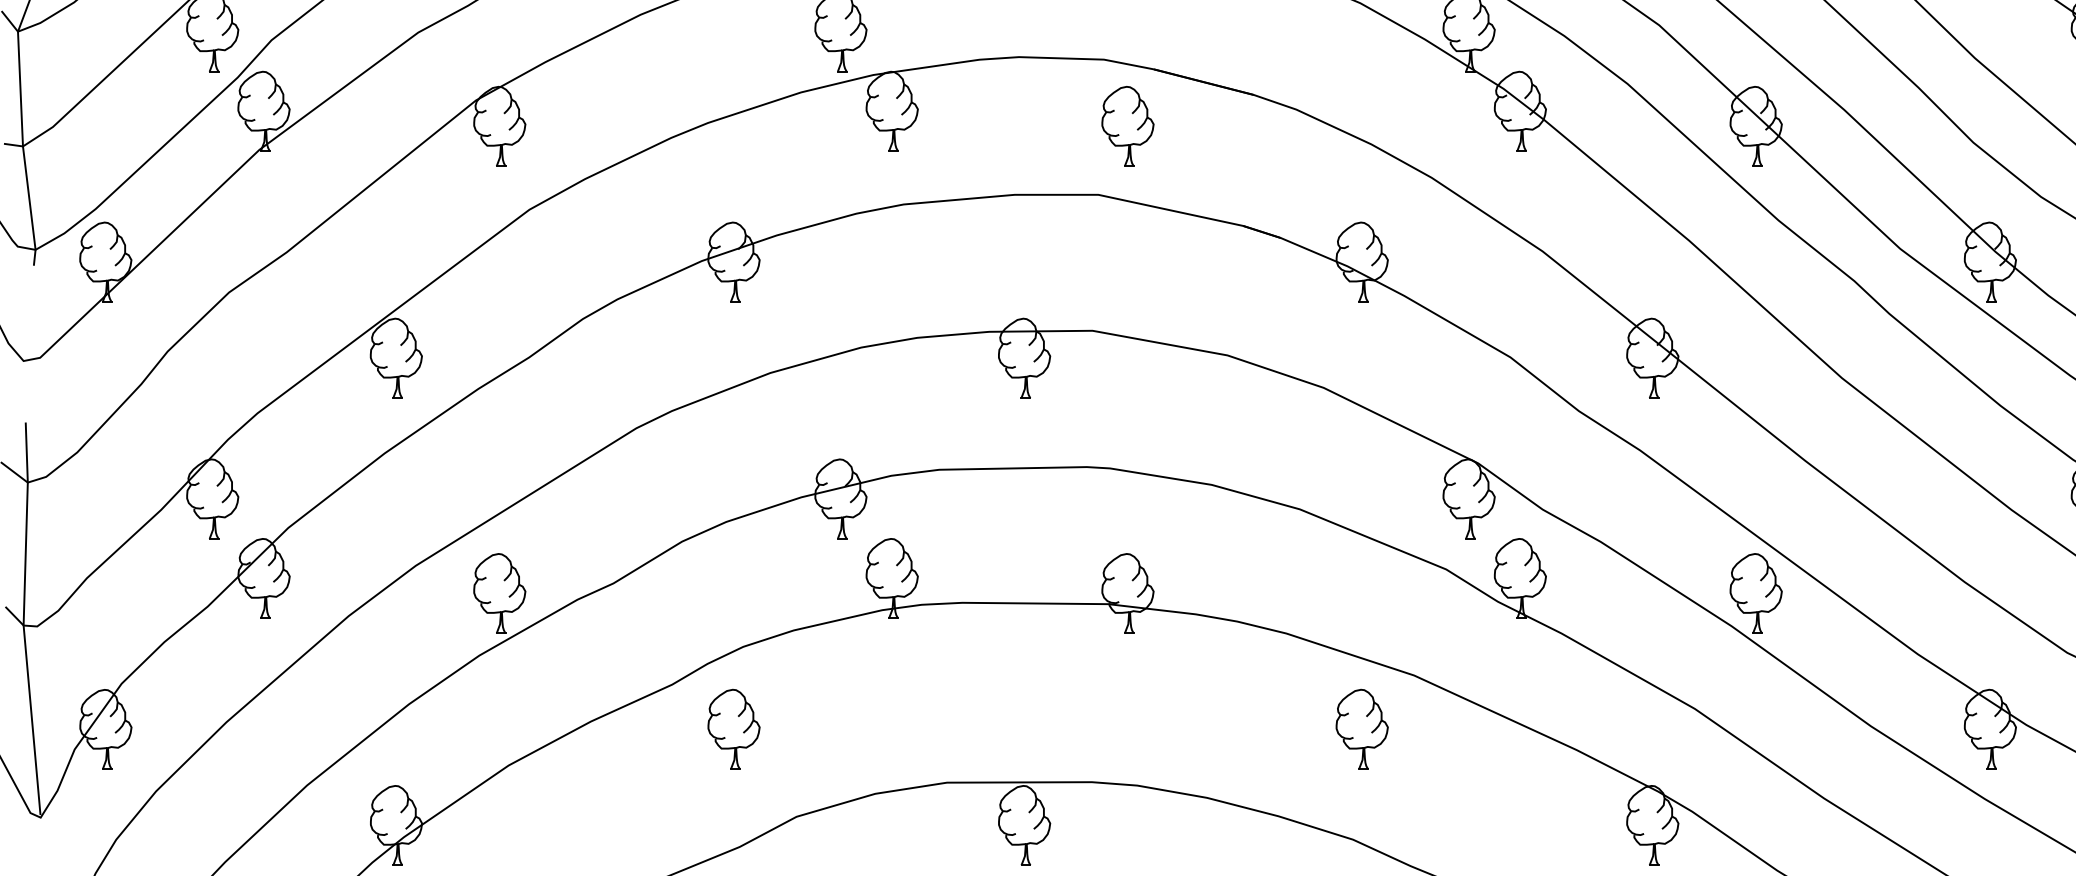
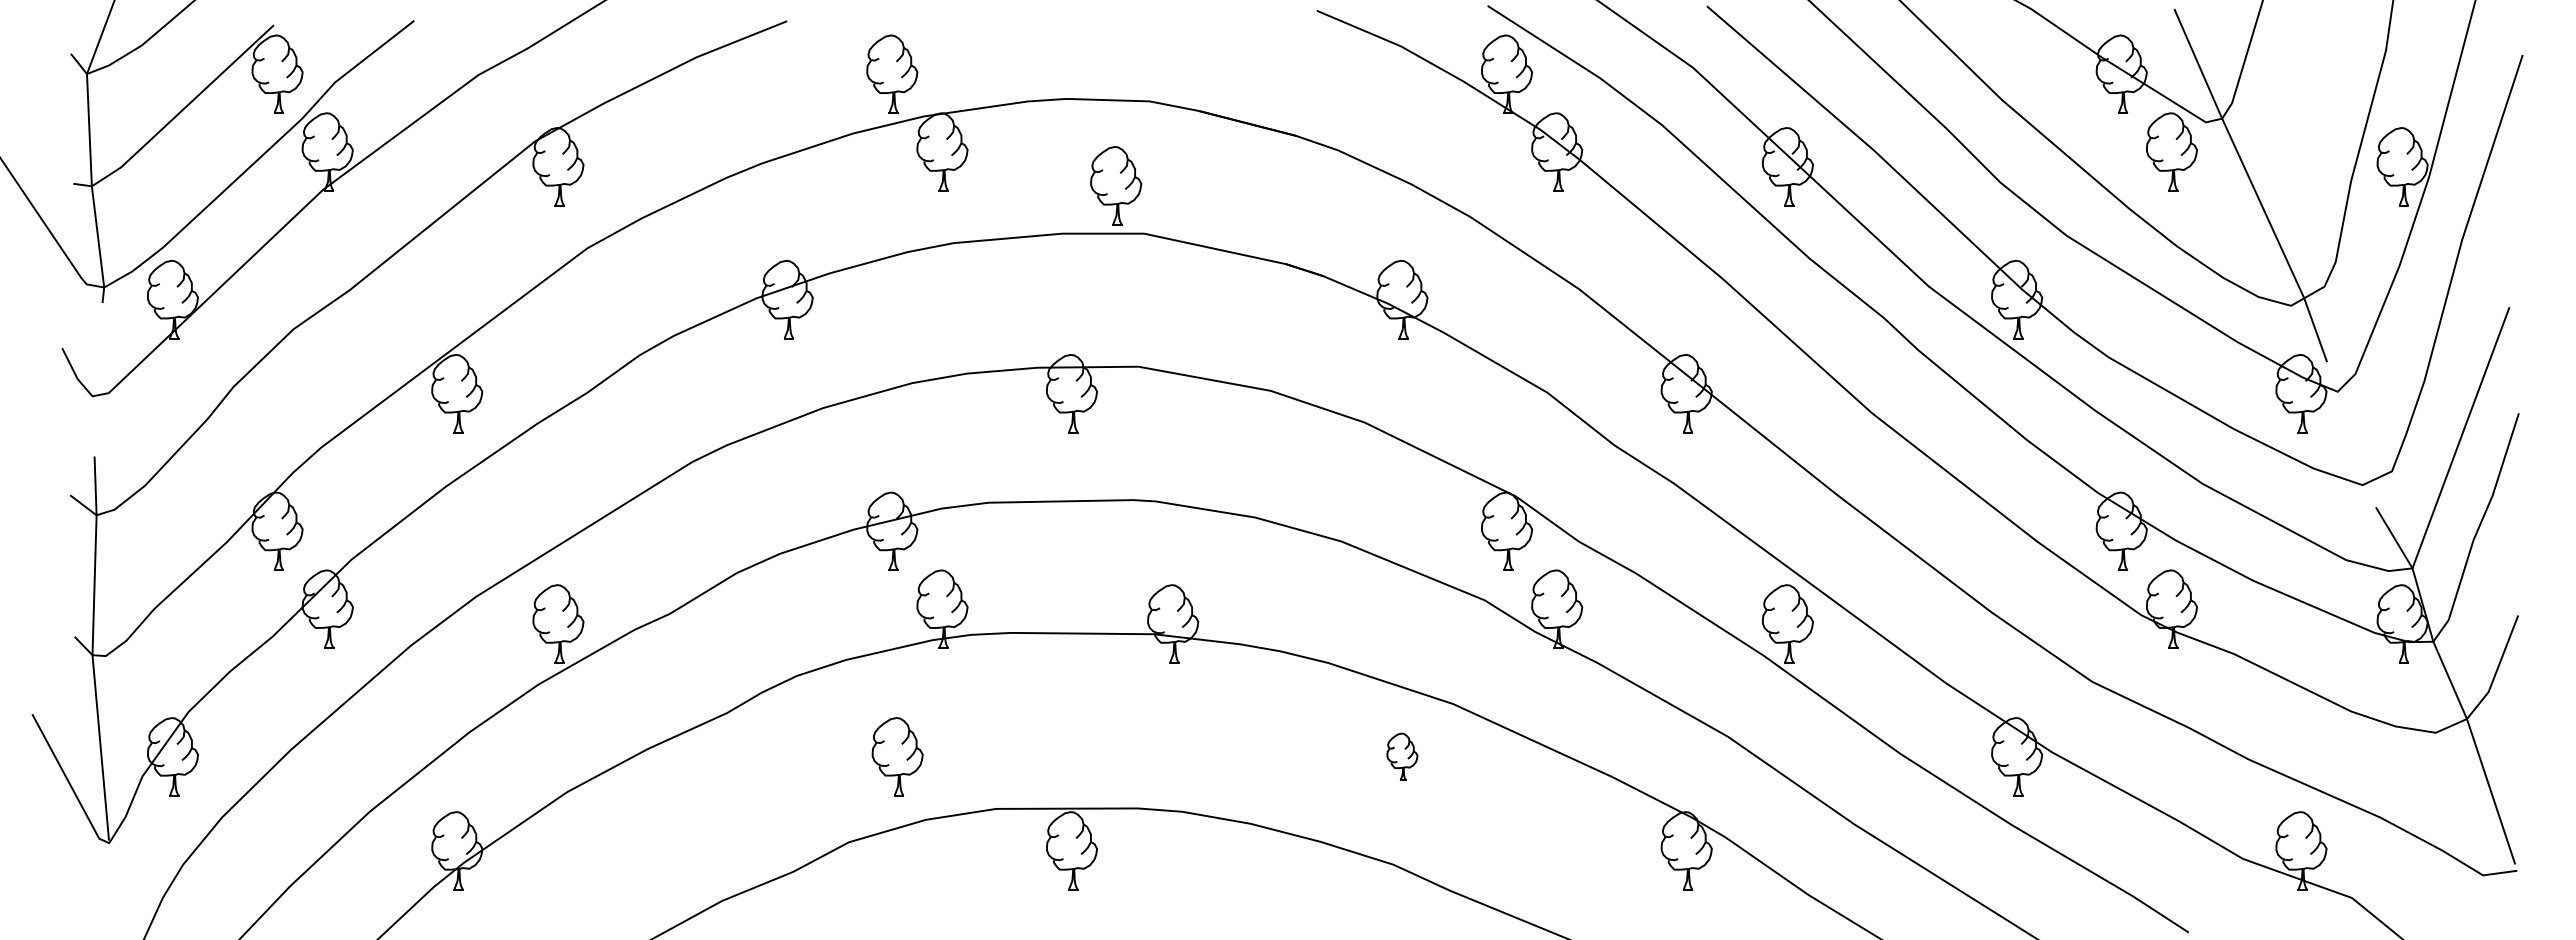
part: (1128, 126) -> (1116, 185), moved
part: (733, 729) -> (897, 756), moved
part: (1362, 729) -> (1402, 756), size x0.6

